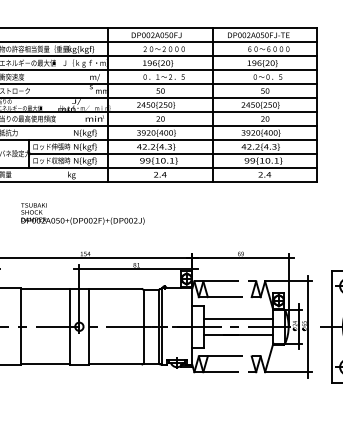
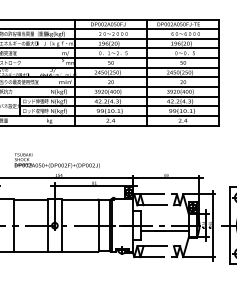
text: (81, 213) -> (56, 160), moved
line: (238, 319) -> (164, 220), removed

